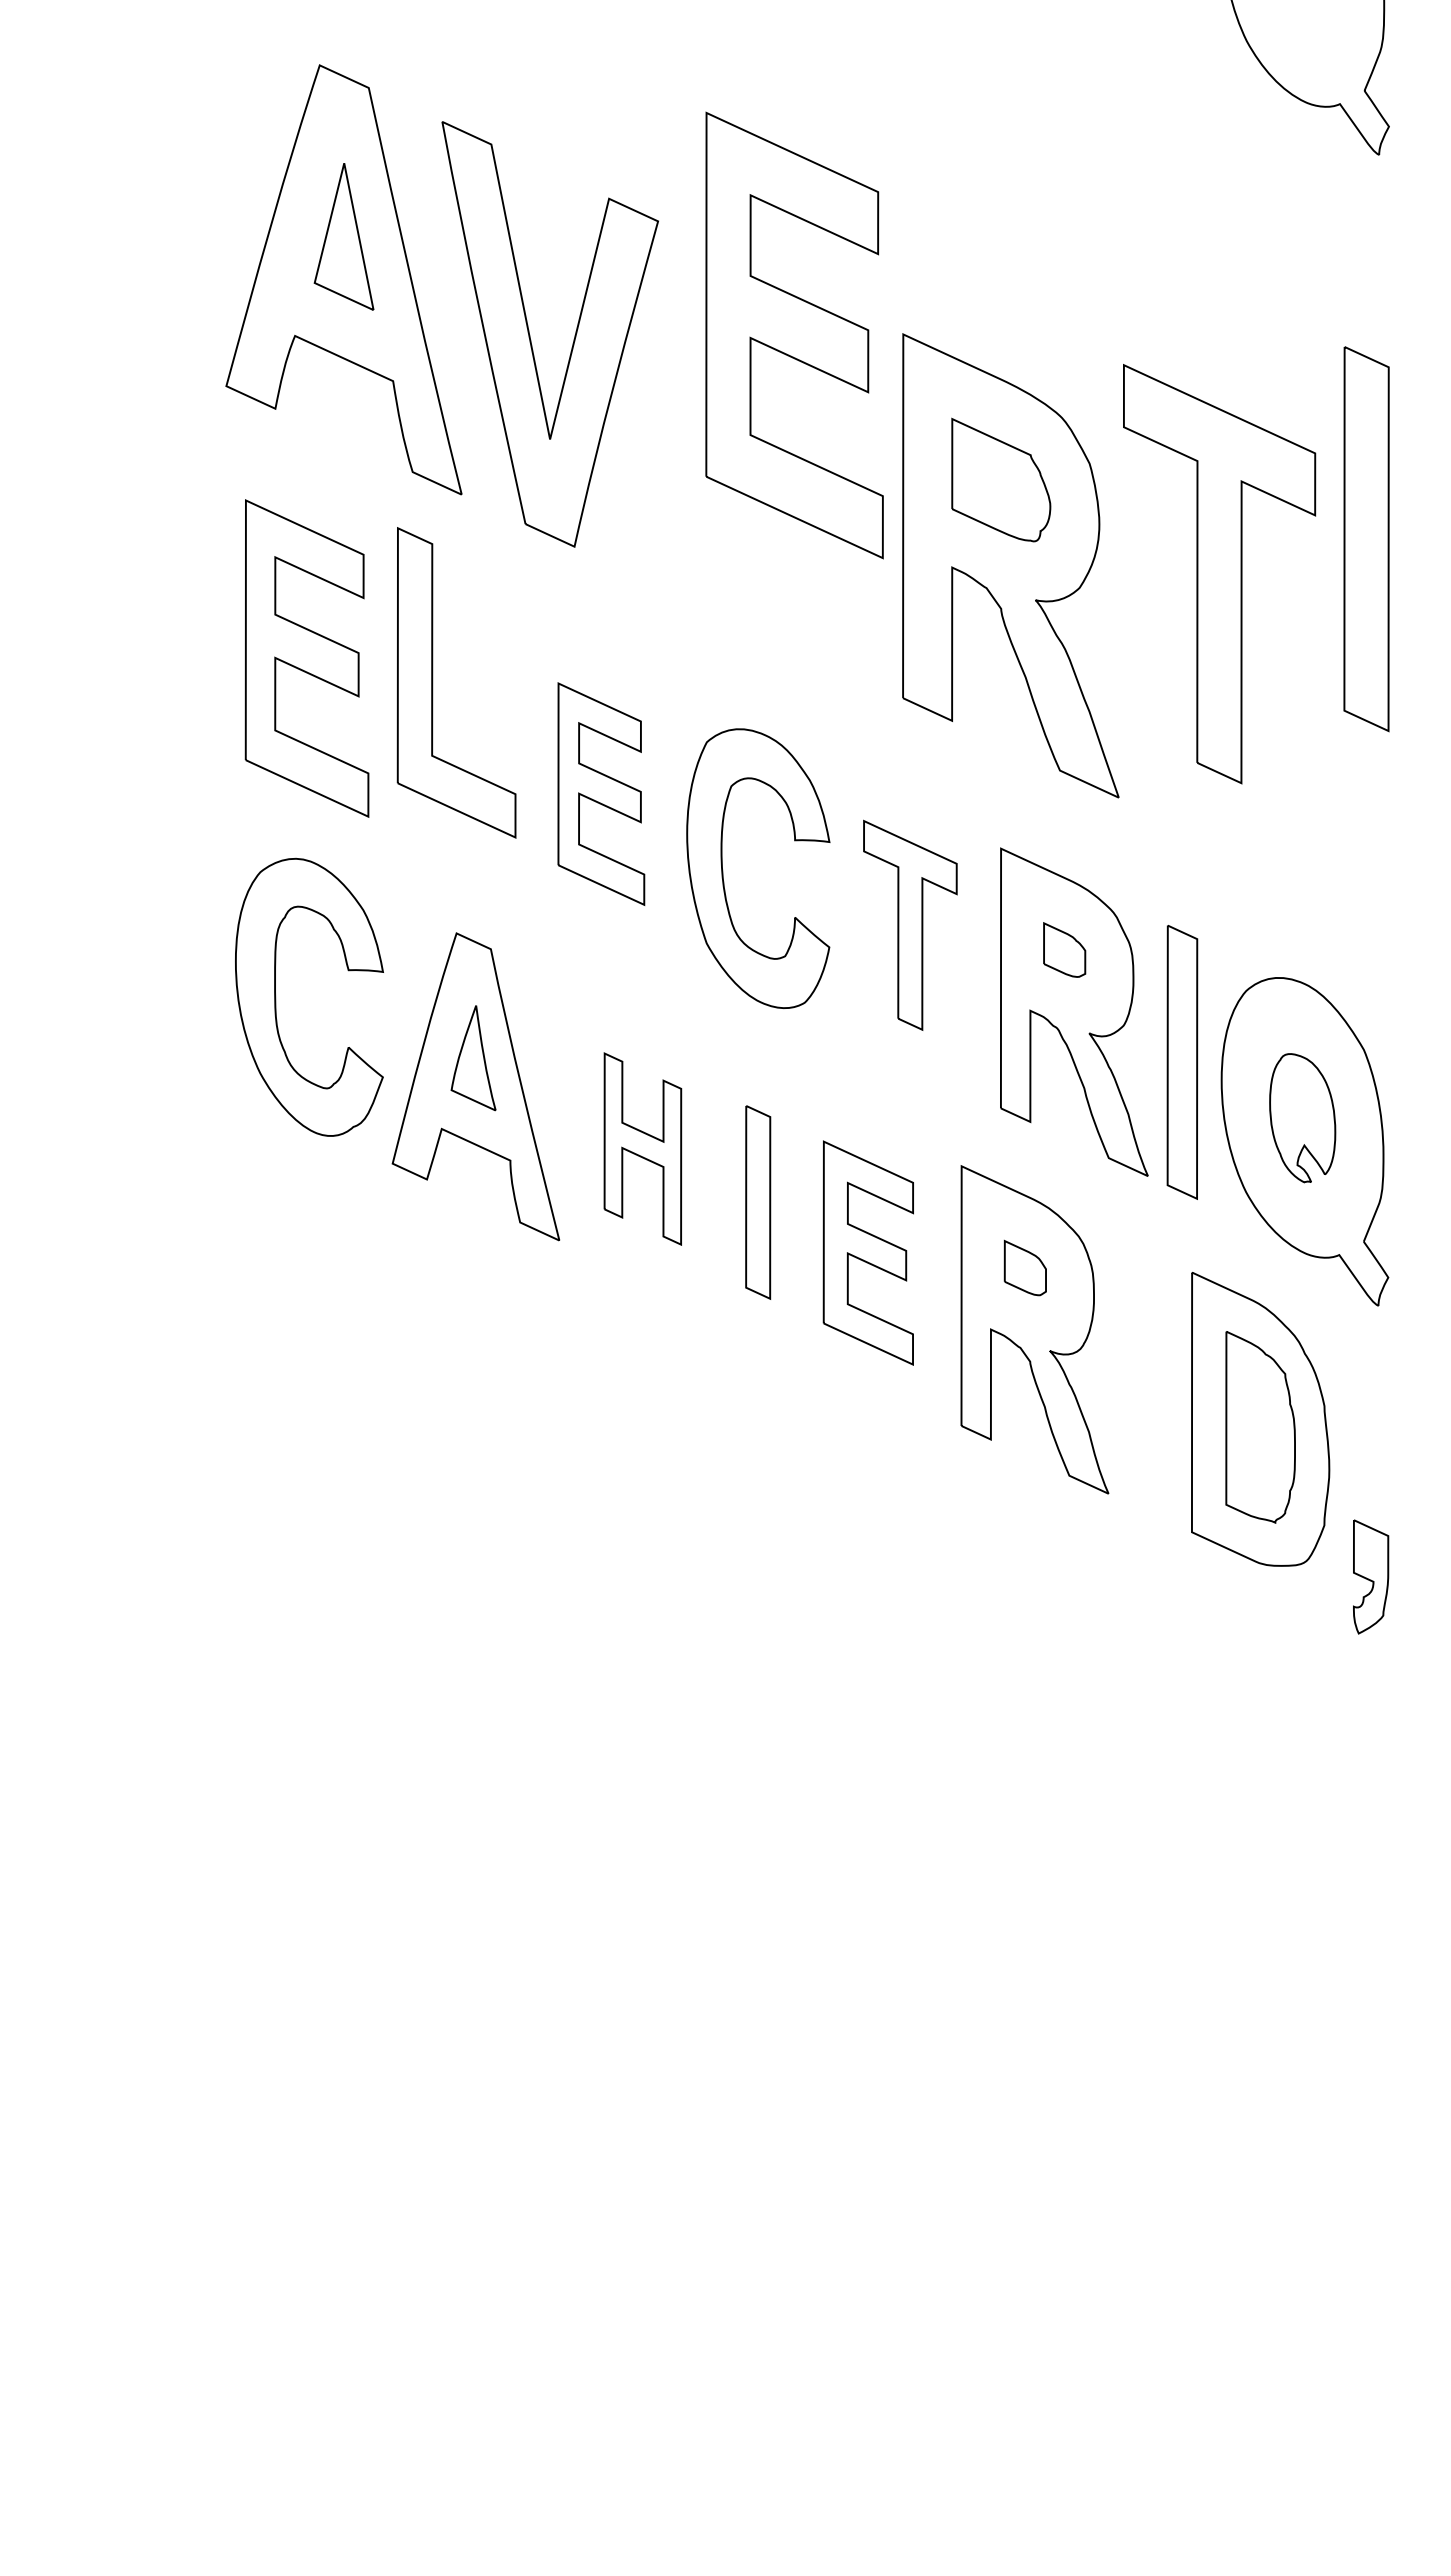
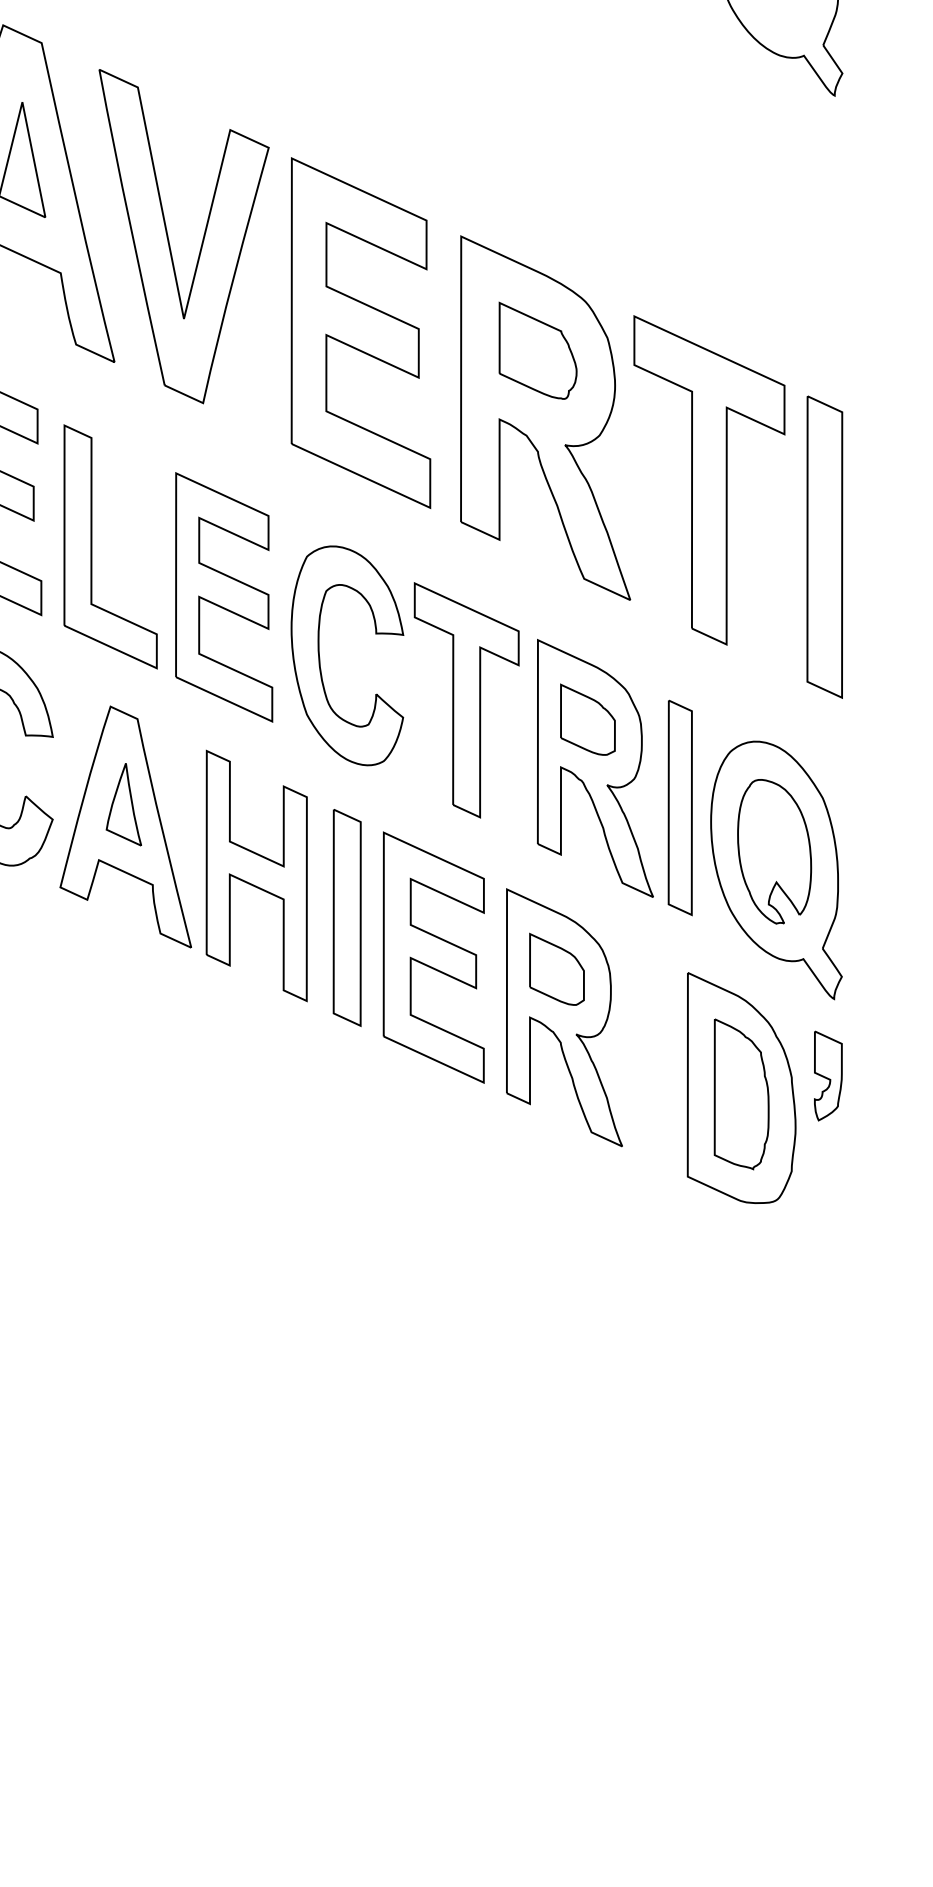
part: (794, 335) -> (360, 333), moved
part: (1366, 539) -> (824, 547), moved
part: (1219, 574) -> (709, 480), moved
part: (433, 682) -> (92, 546), moved
part: (601, 793) -> (224, 596), size x1.43
part: (910, 925) -> (466, 700), size x1.43
part: (1064, 949) -> (587, 719), size x1.67
part: (1302, 1117) -> (774, 851), size x1.43
part: (642, 1148) -> (256, 875), size x1.67
part: (758, 1202) -> (347, 917), size x1.43
part: (868, 1252) -> (433, 957), size x1.43
part: (1025, 1267) -> (557, 968), size x1.67
part: (1371, 1576) -> (828, 1075), moved

